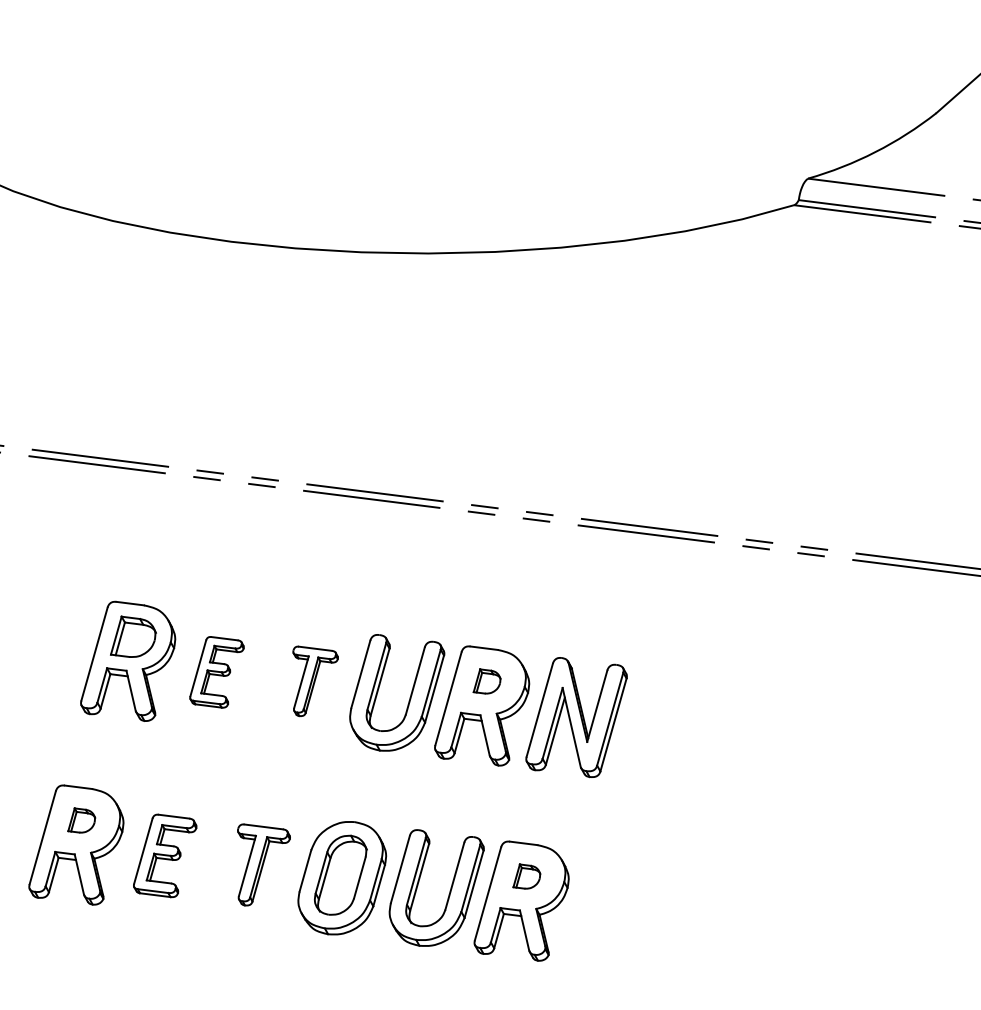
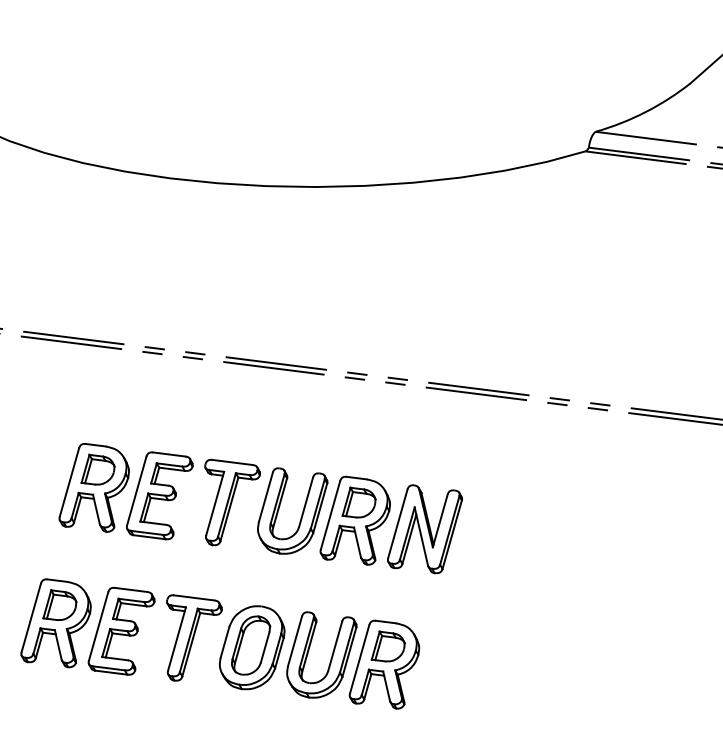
part: (216, 672) -> (159, 496), size x1.67
part: (315, 681) -> (232, 502), size x1.67
part: (486, 681) -> (358, 502), size x1.67
part: (81, 820) -> (59, 605), size x1.67
part: (164, 855) -> (121, 630), size x1.43
part: (263, 864) -> (194, 637), size x1.43
part: (526, 876) -> (388, 646), size x1.67

